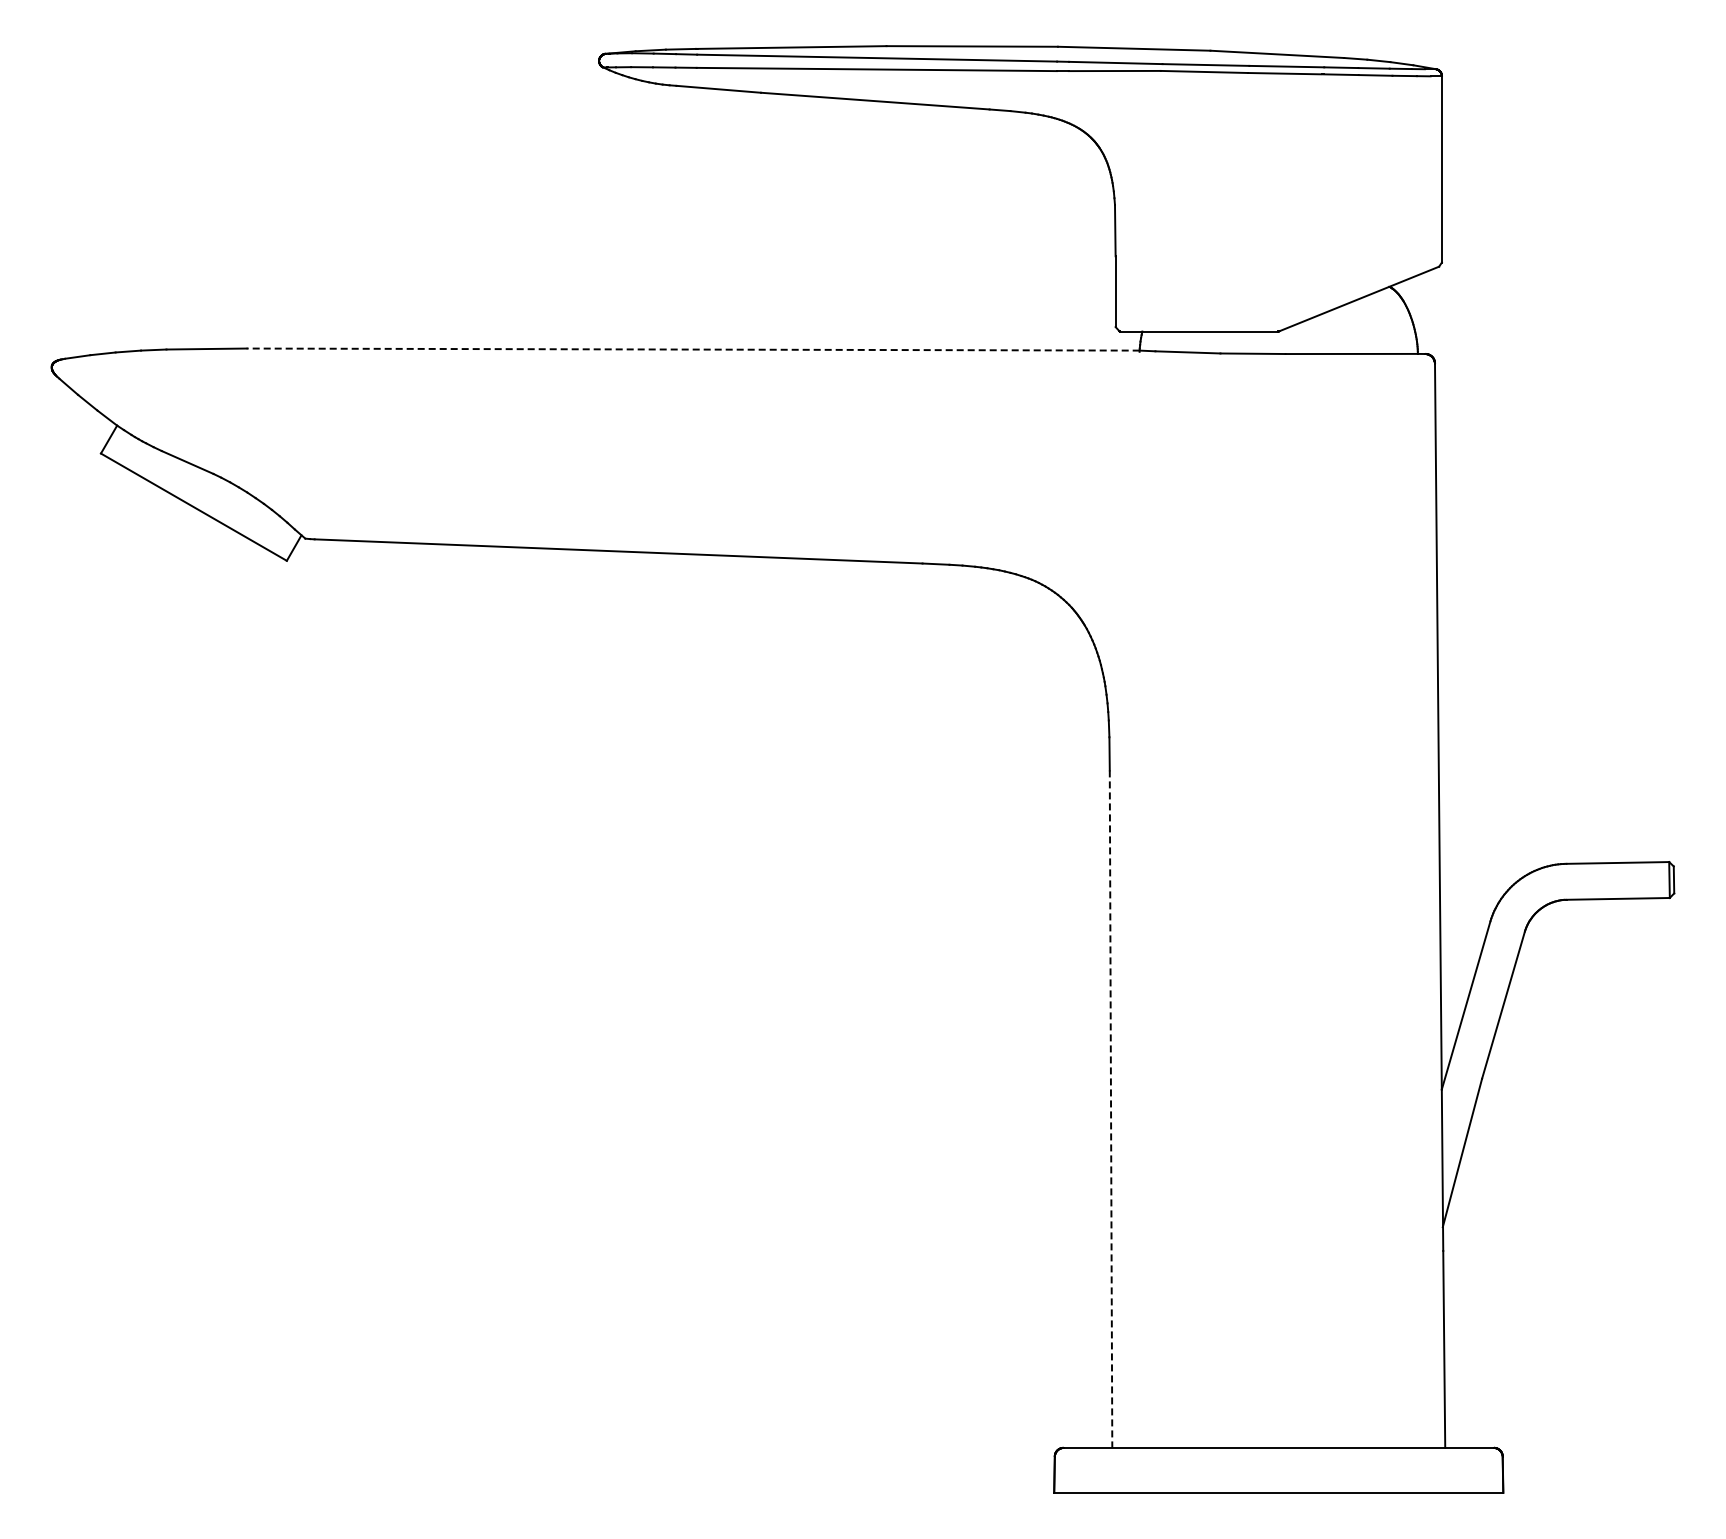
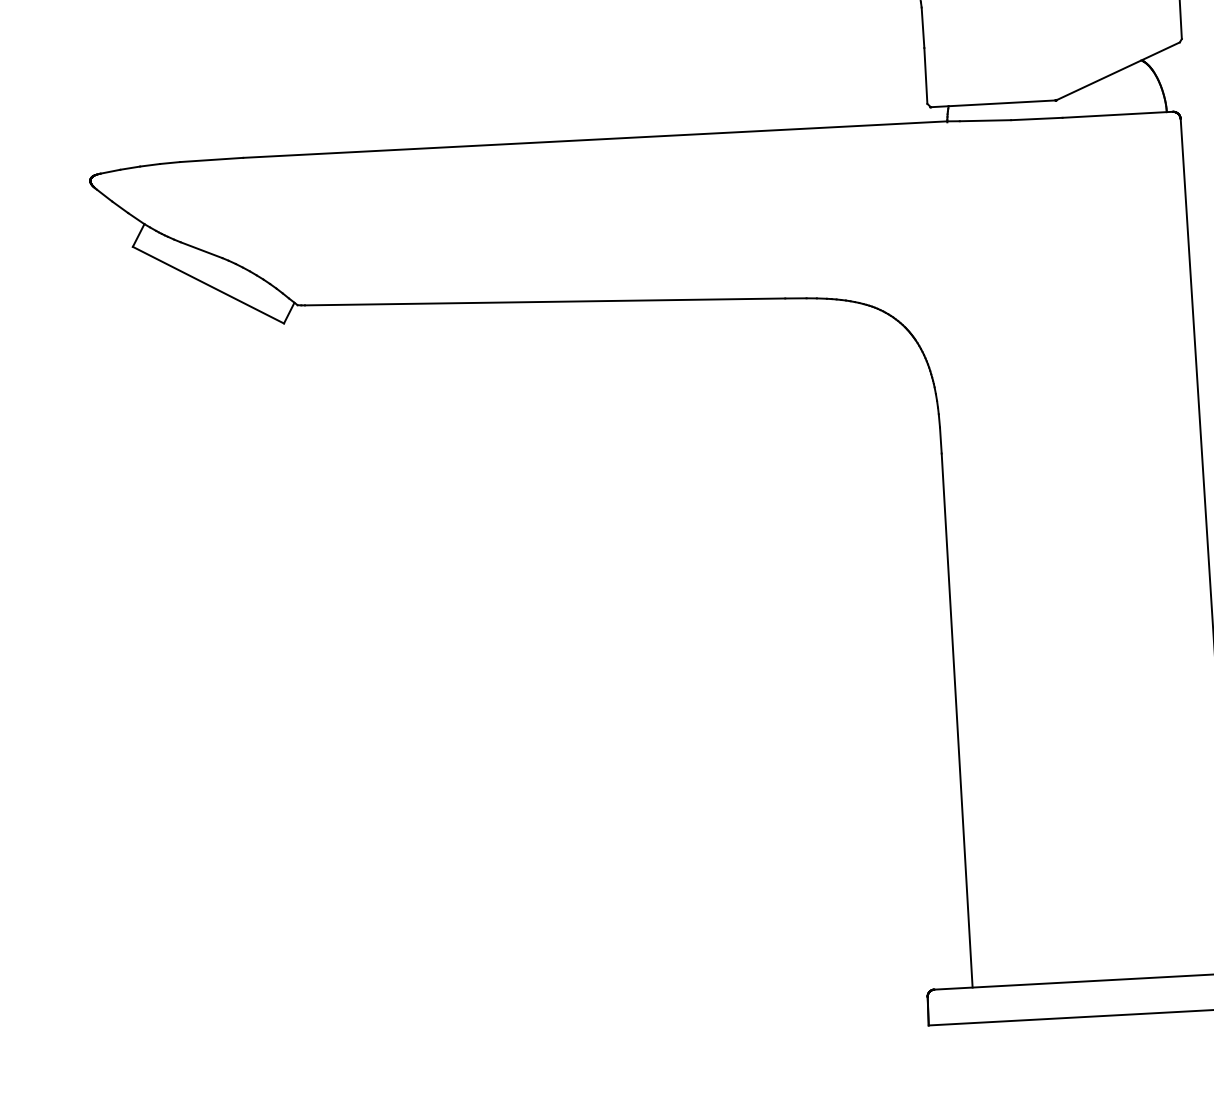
line: (693, 349) -> (595, 139), dashed -> solid
line: (1111, 1109) -> (957, 720), dashed -> solid

